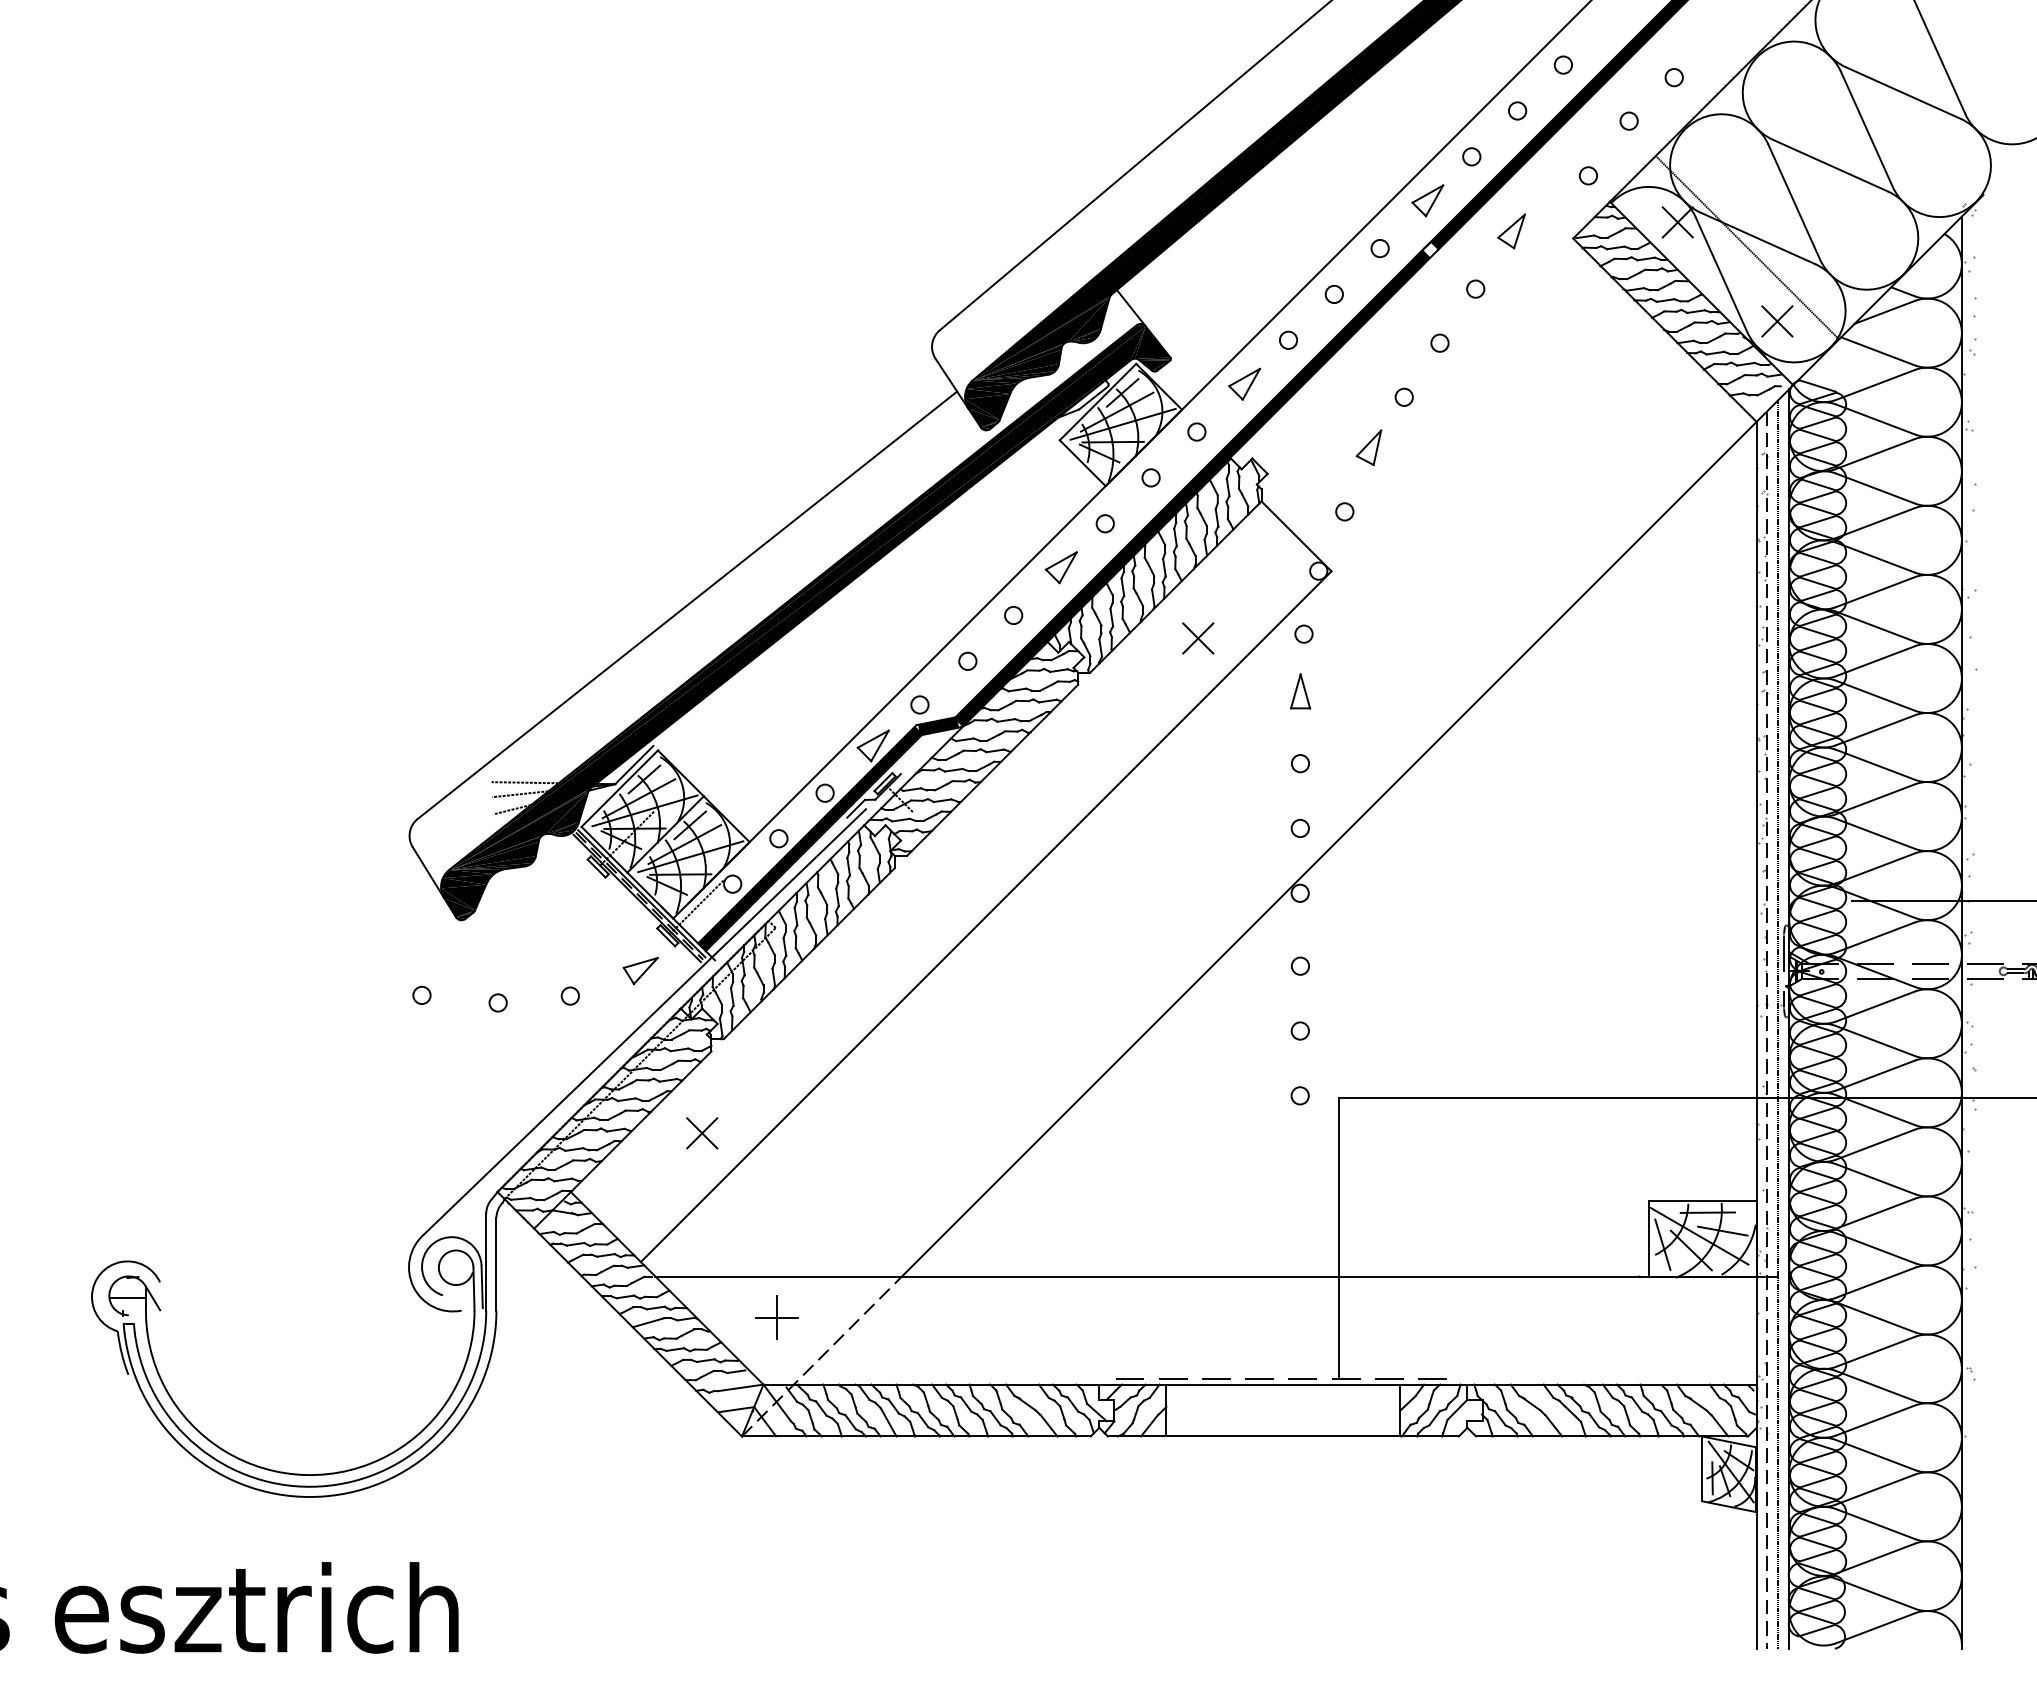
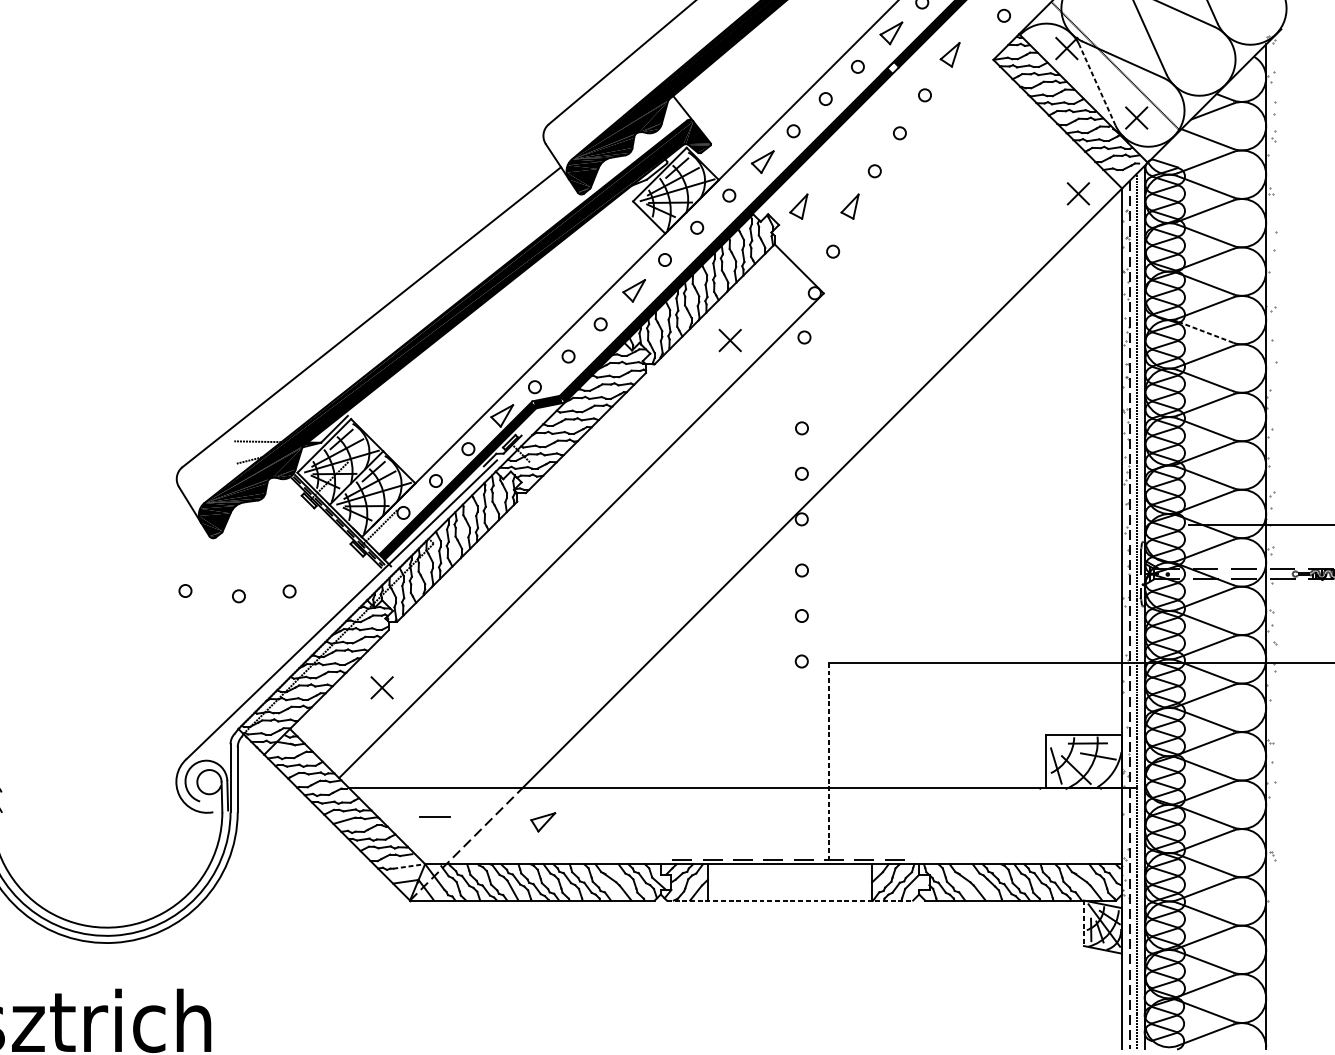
line: (1721, 274) -> (1097, 85), solid -> dashed
part: (1694, 429) -> (1078, 193), added
part: (1295, 447) -> (798, 206), added
line: (1875, 626) -> (1205, 332), solid -> dashed
part: (1300, 691) -> (802, 377), removed
line: (520, 794) -> (254, 450), removed
part: (640, 971) -> (543, 822), moved
line: (1699, 1236) -> (1082, 760), removed
line: (1339, 1238) -> (829, 761), solid -> dashed
line: (777, 1317) -> (434, 817), removed
line: (740, 1387) -> (409, 866), solid -> dashed
line: (1283, 1436) -> (790, 900), solid -> dashed
line: (1702, 1469) -> (1084, 923), solid -> dashed

